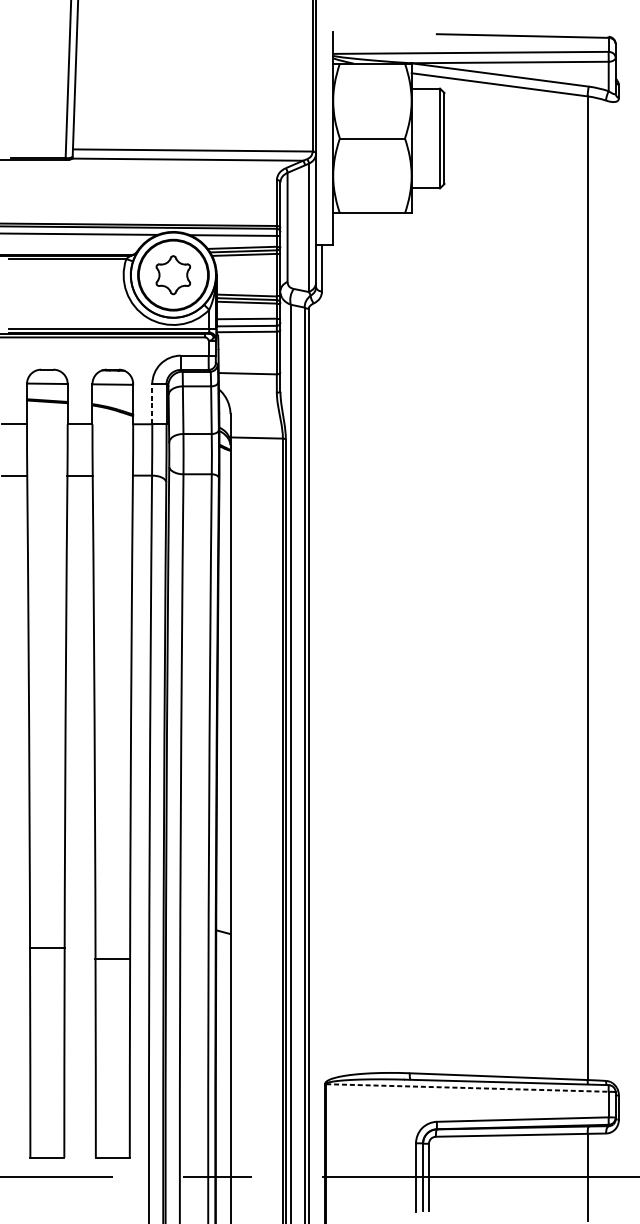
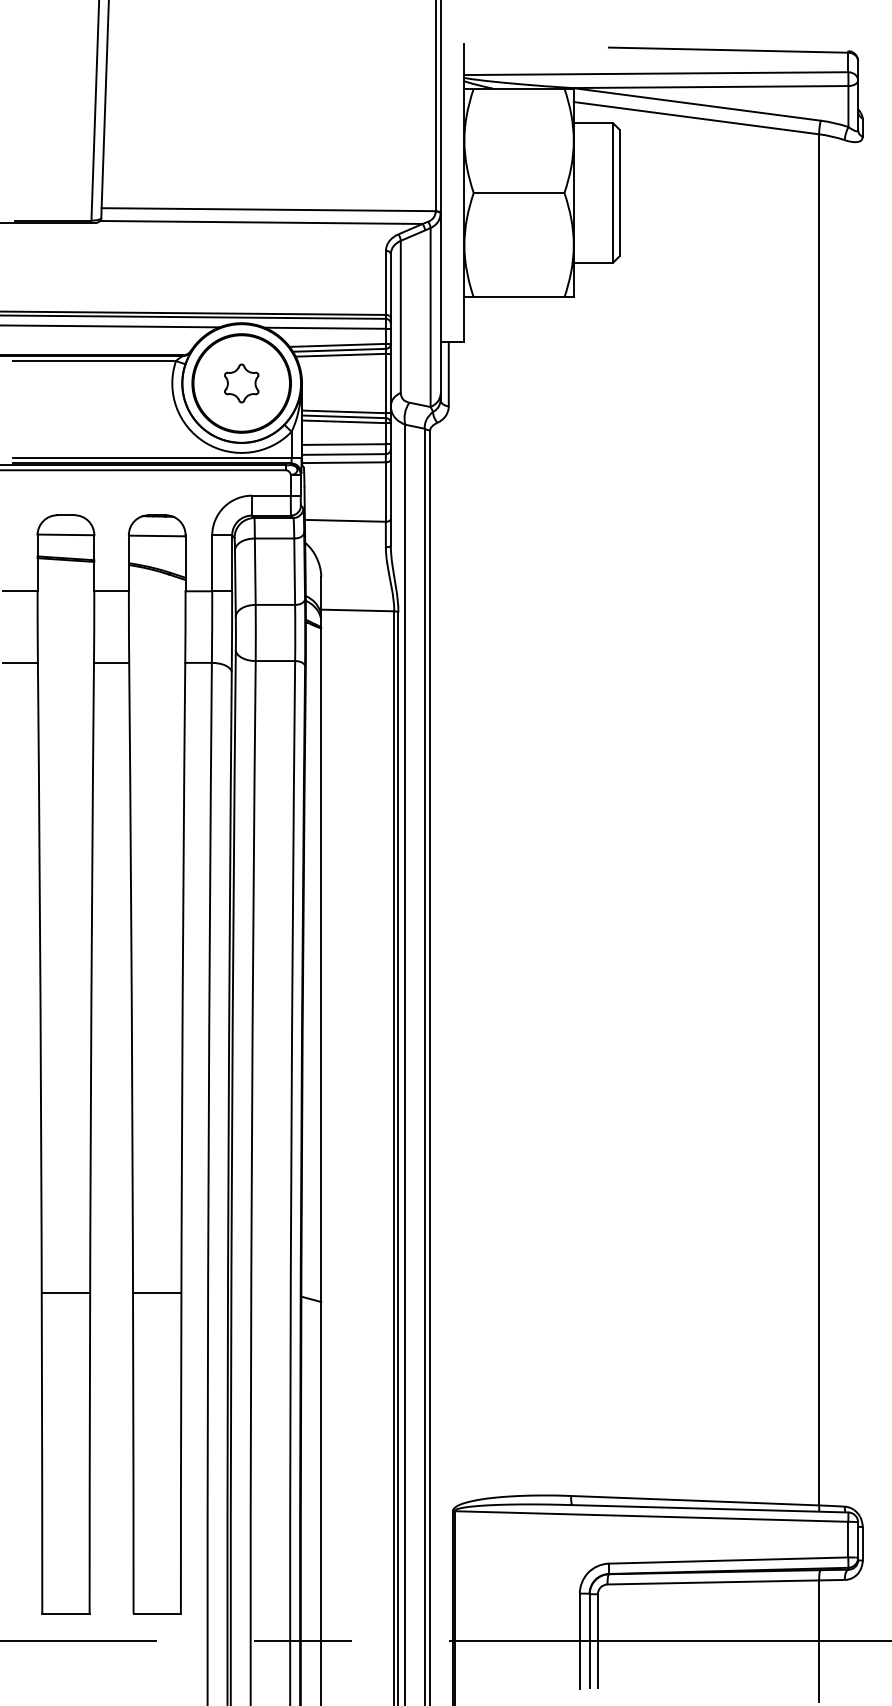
part: (173, 275) -> (241, 383), size x0.71
line: (152, 404) -> (212, 563), dashed -> solid
line: (47, 947) -> (65, 1292), moved
line: (113, 958) -> (157, 1292), moved
line: (467, 1087) -> (651, 1516), dashed -> solid

